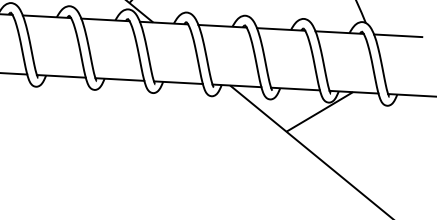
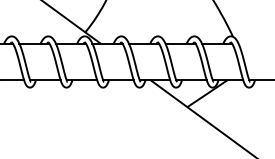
line: (398, 35) -> (253, 43), removed

